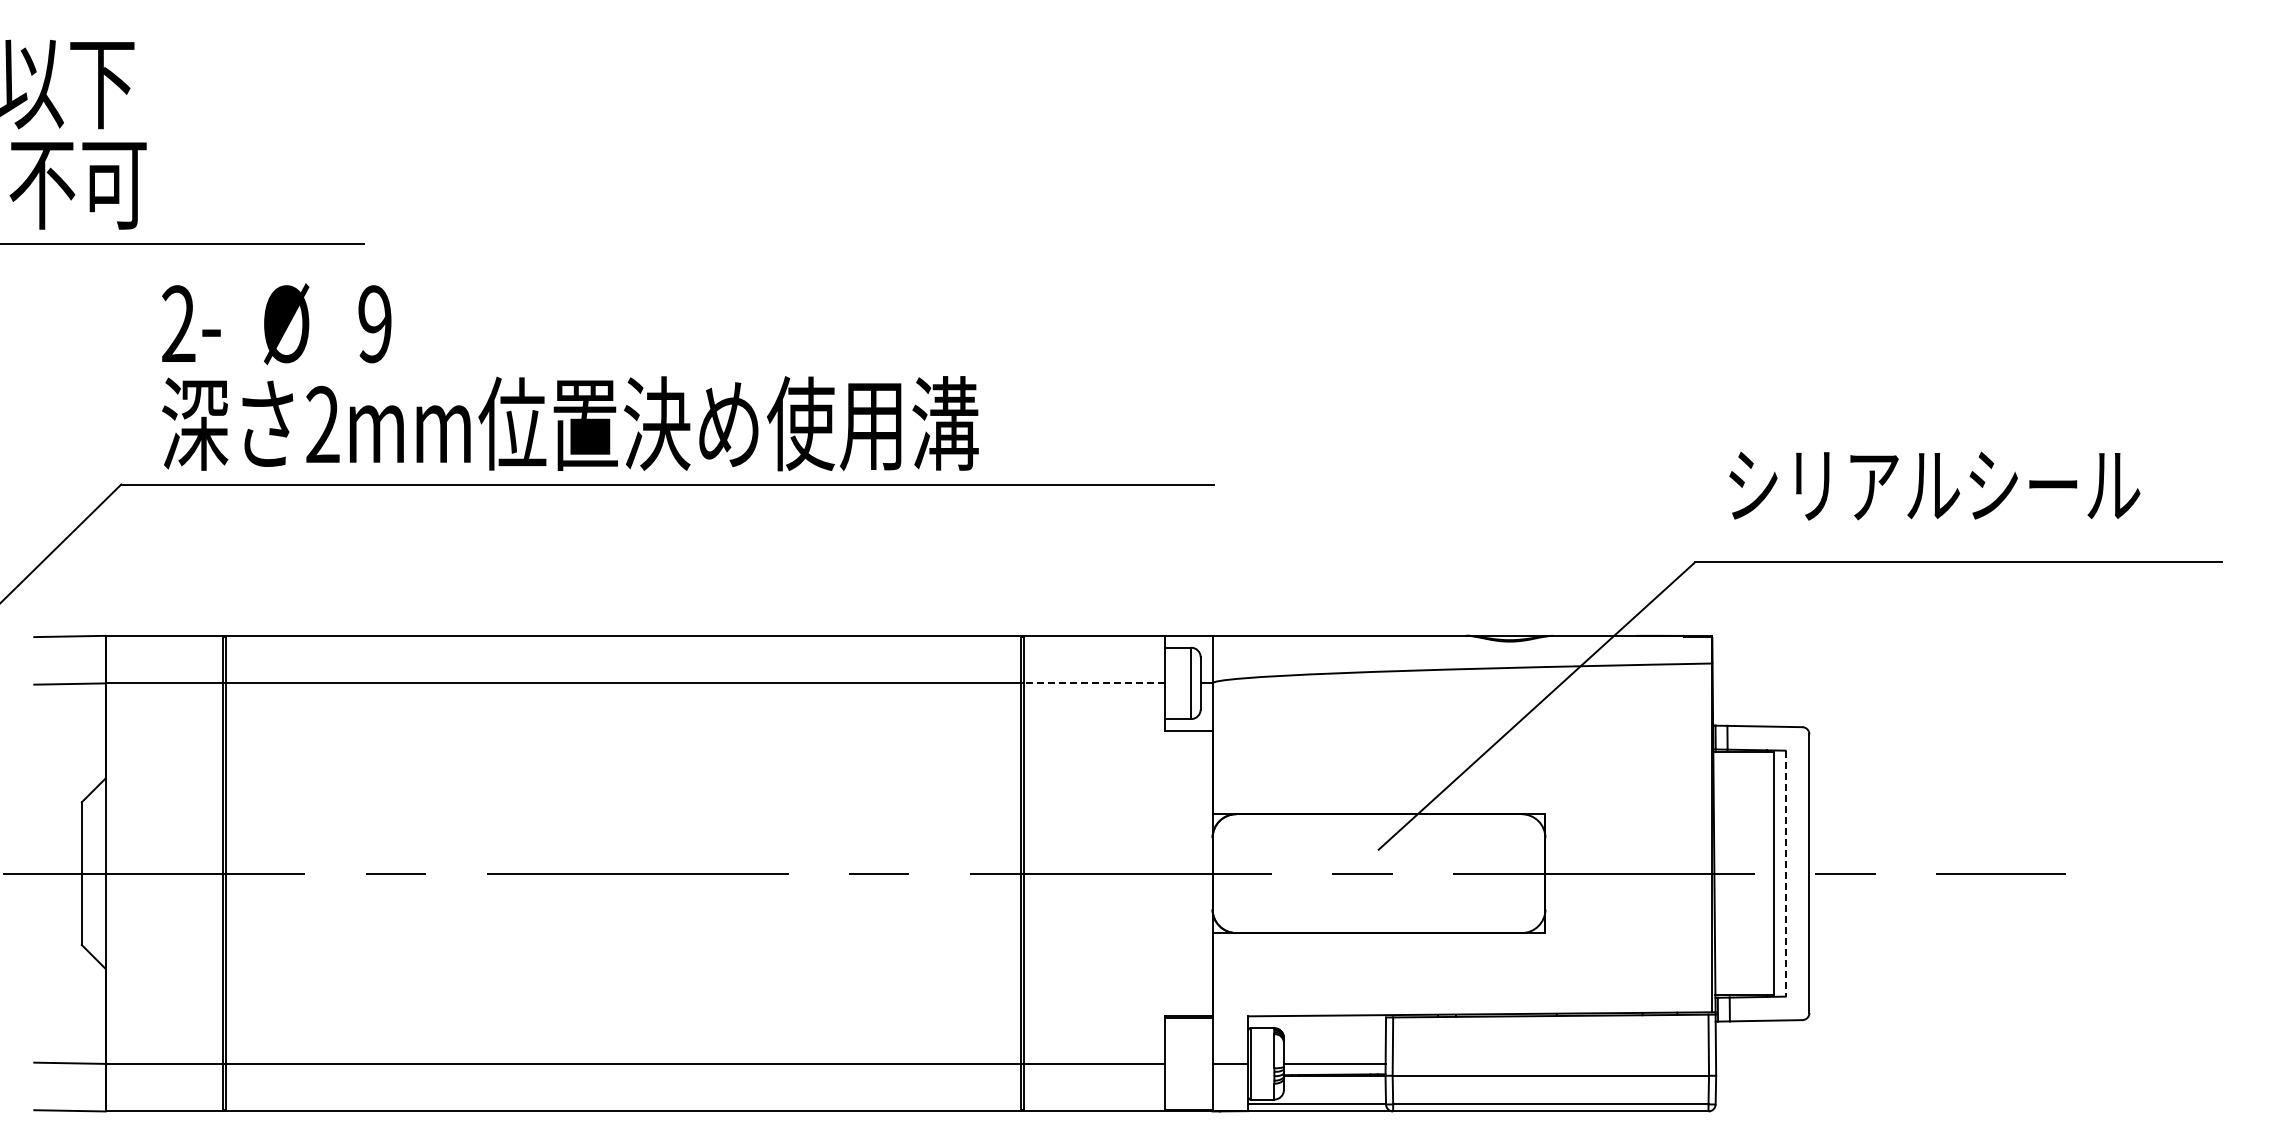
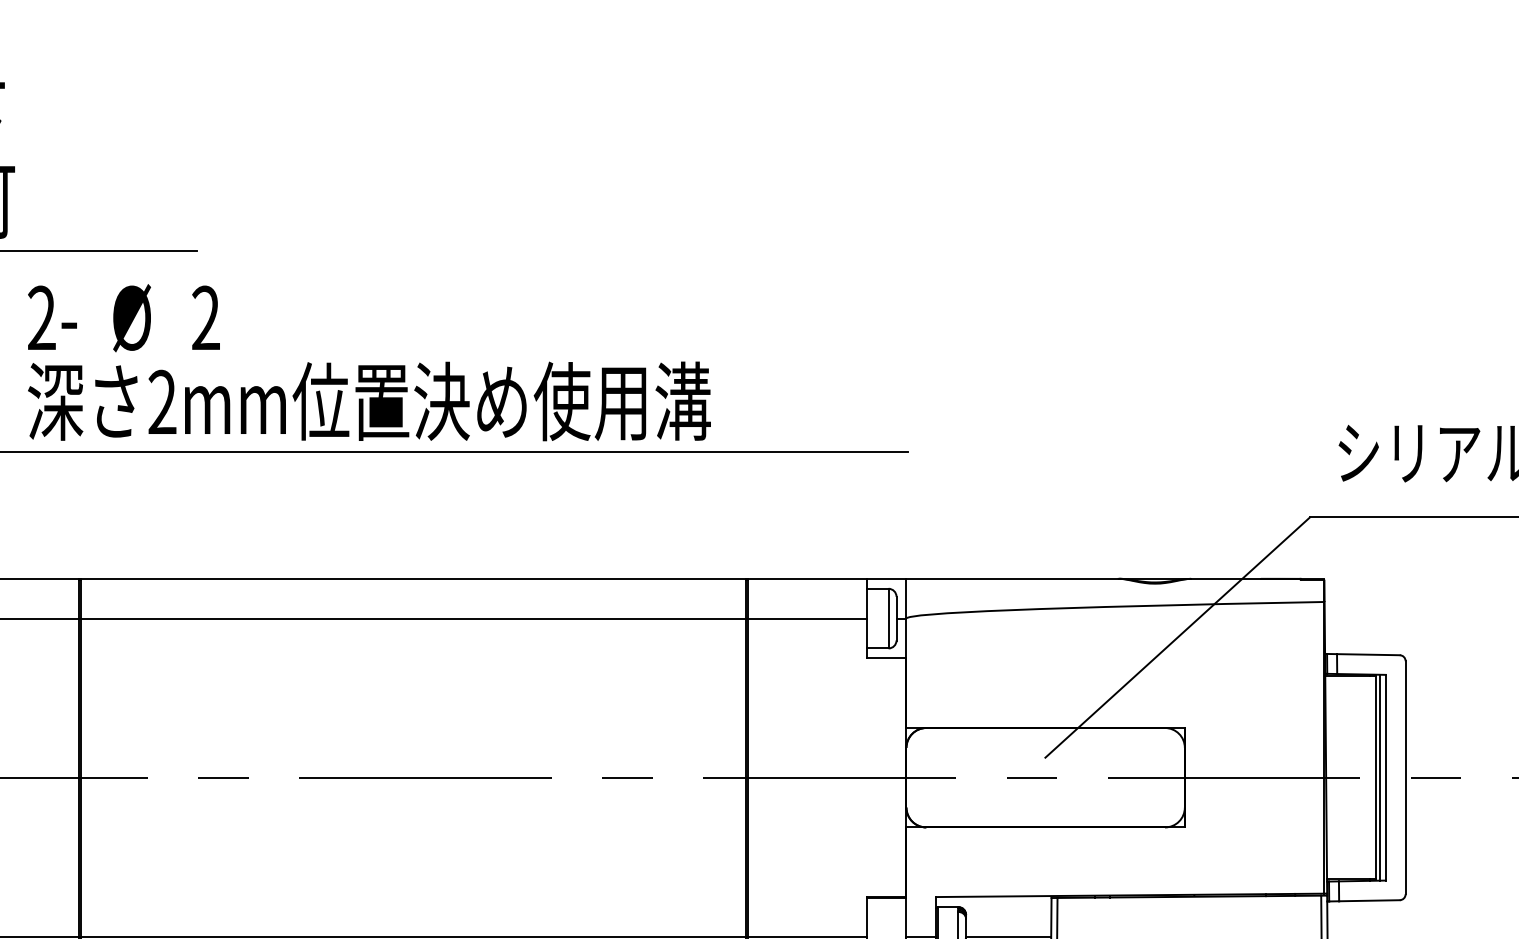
text: (374, 324) -> (205, 318), 9 -> 2
line: (1094, 683) -> (807, 618), dashed -> solid
line: (1778, 873) -> (1379, 777), added
line: (1785, 873) -> (1385, 777), dashed -> solid

